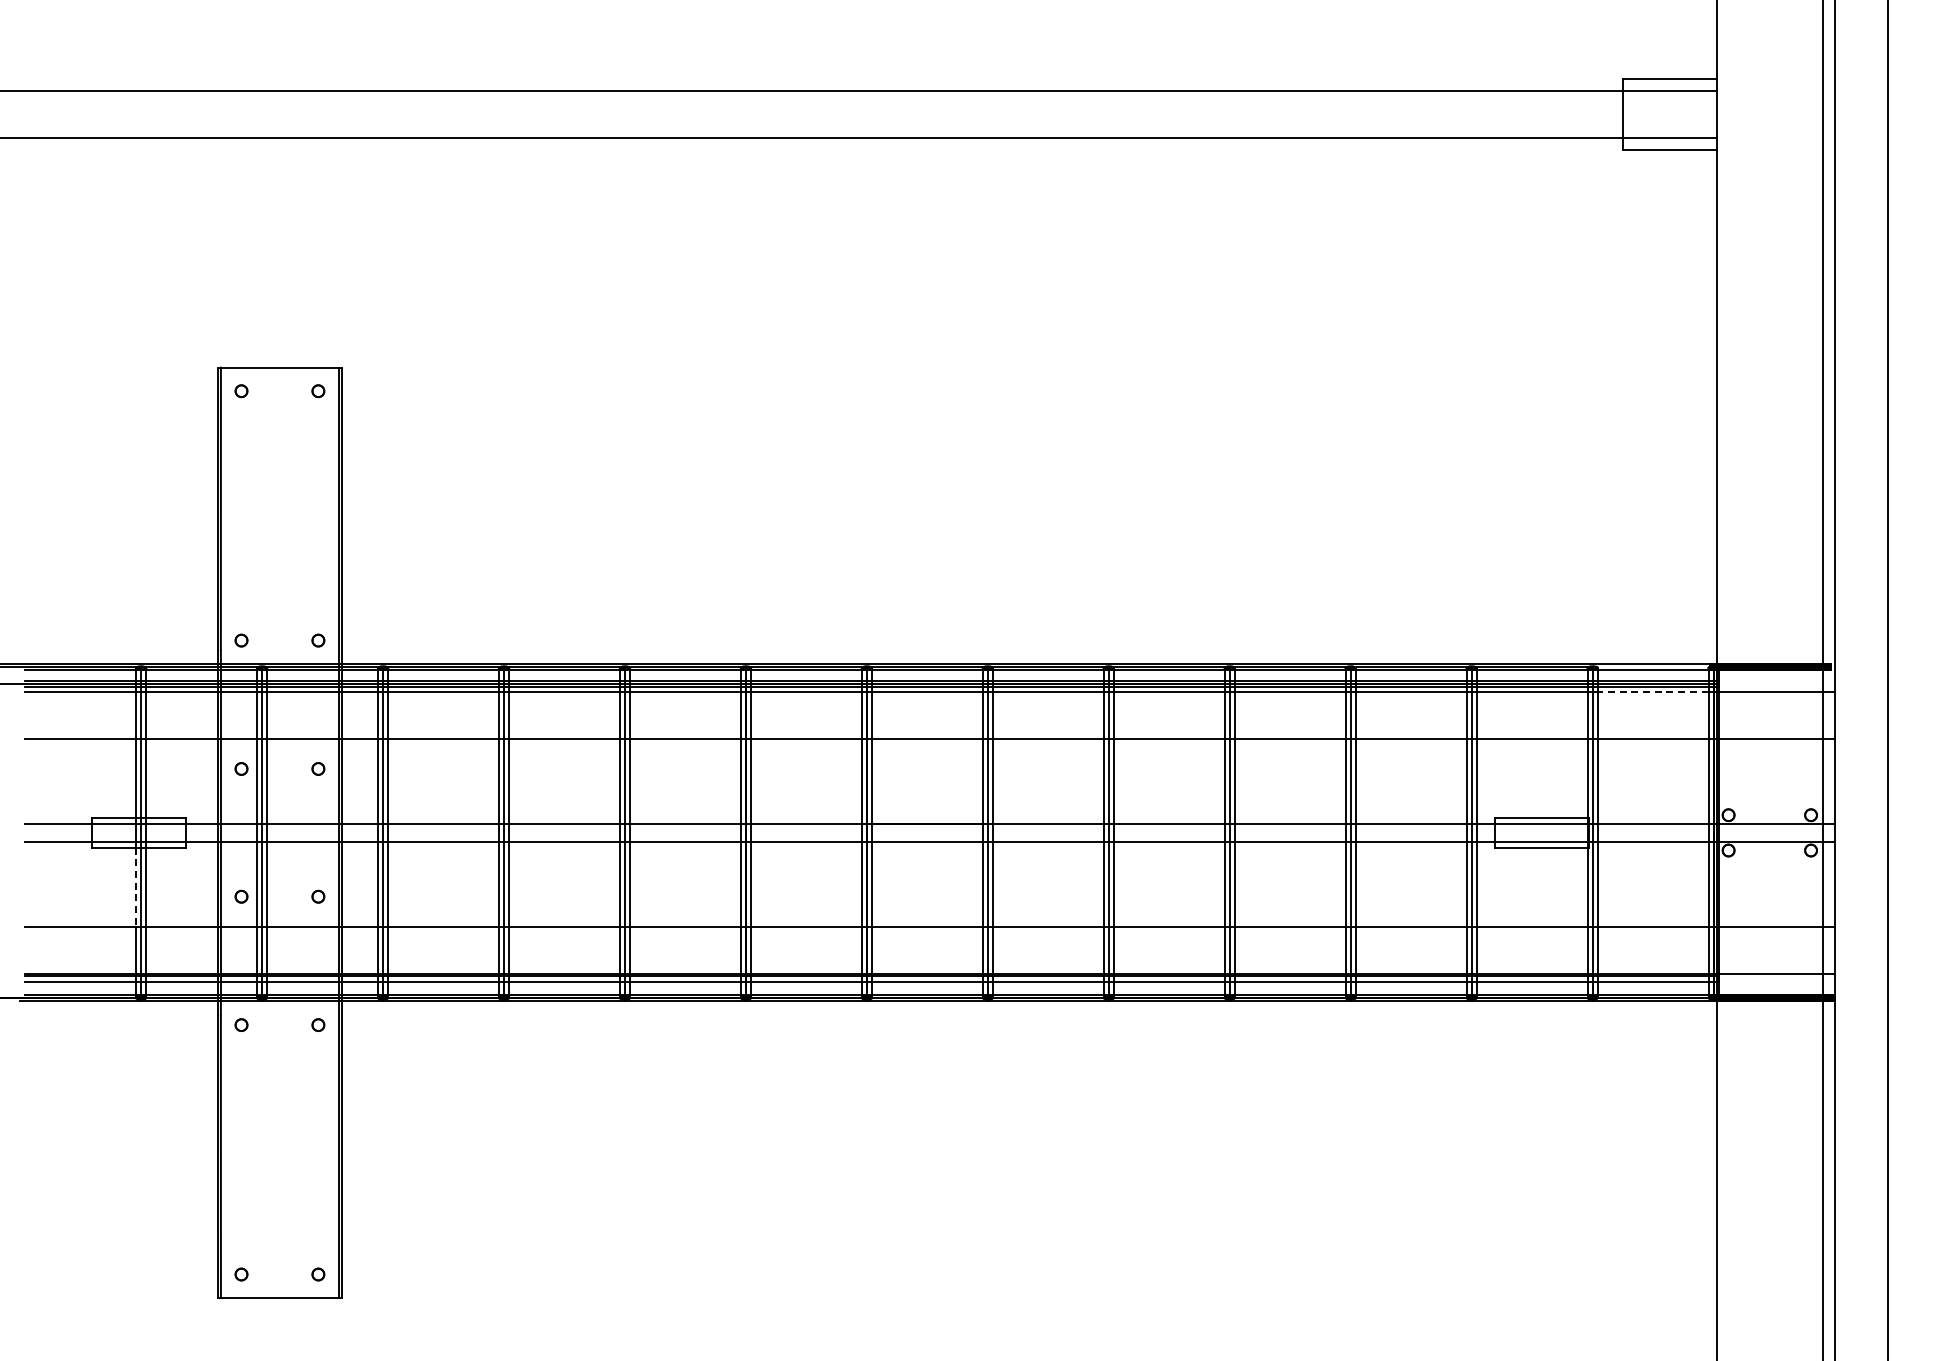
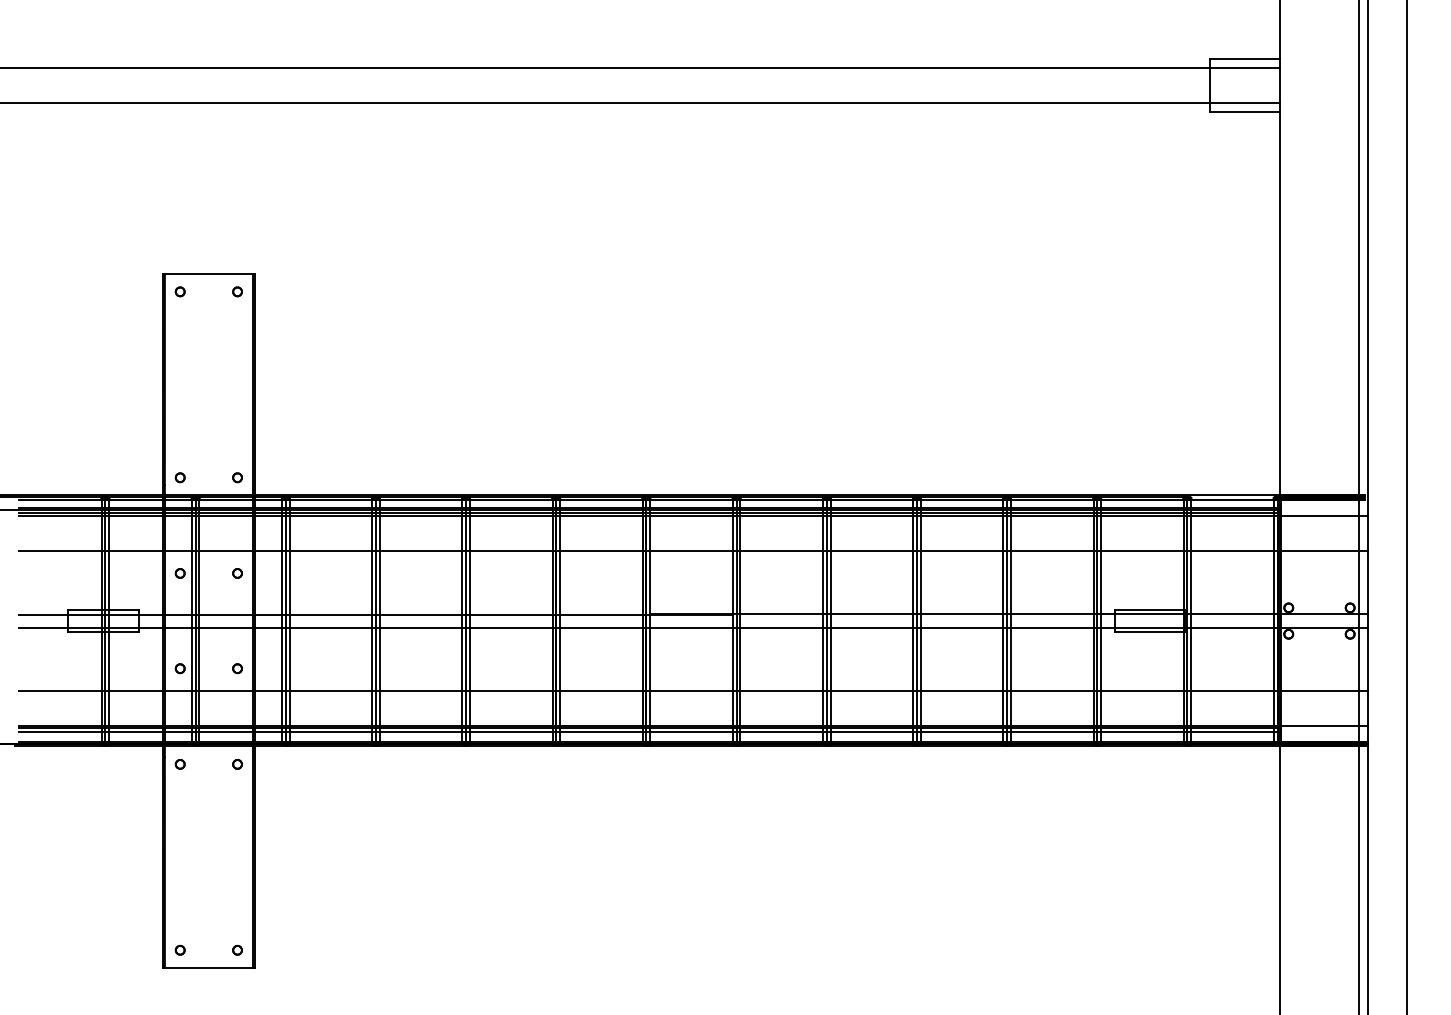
line: (1652, 691) -> (1231, 515), dashed -> solid
line: (136, 887) -> (101, 661), dashed -> solid

